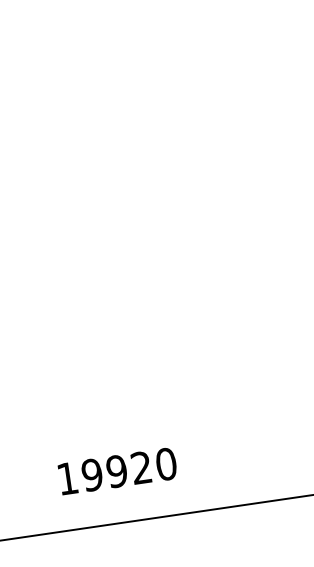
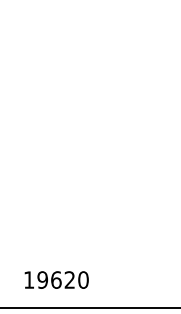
text: (117, 470) -> (56, 279), 19920 -> 19620

